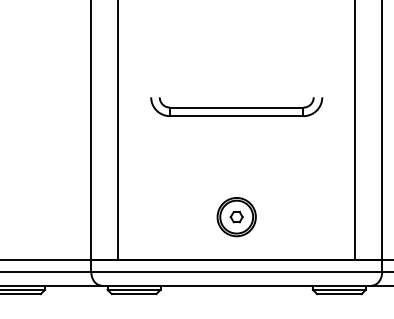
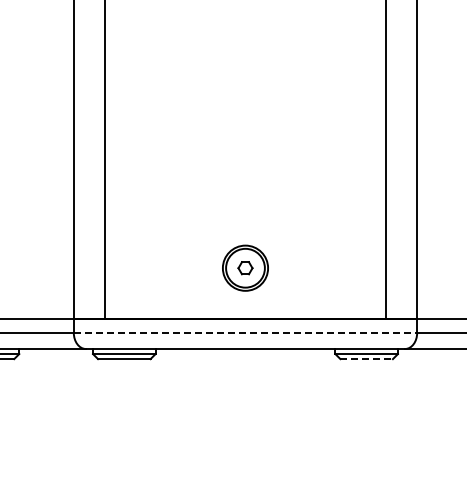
part: (236, 106) -> (245, 137), removed
line: (236, 271) -> (245, 332), solid -> dashed
line: (340, 294) -> (367, 359), solid -> dashed

